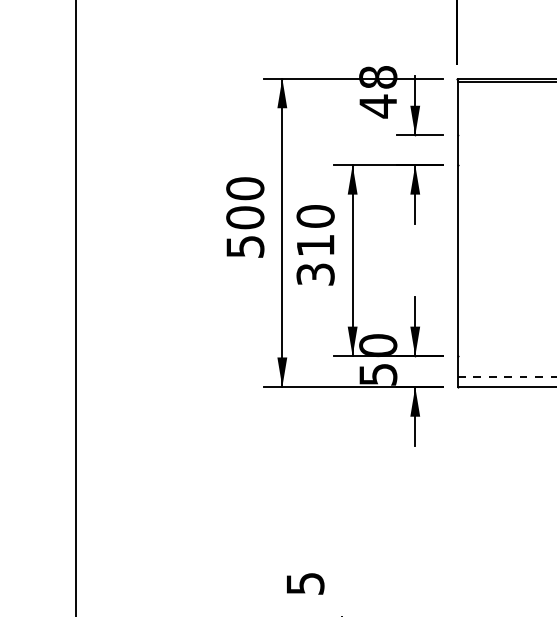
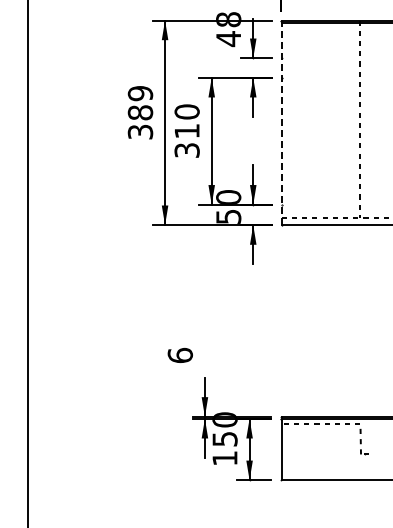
text: (245, 217) -> (140, 112), 500 -> 389
line: (457, 232) -> (281, 122), solid -> dashed
text: (305, 583) -> (180, 355), 5 -> 6

